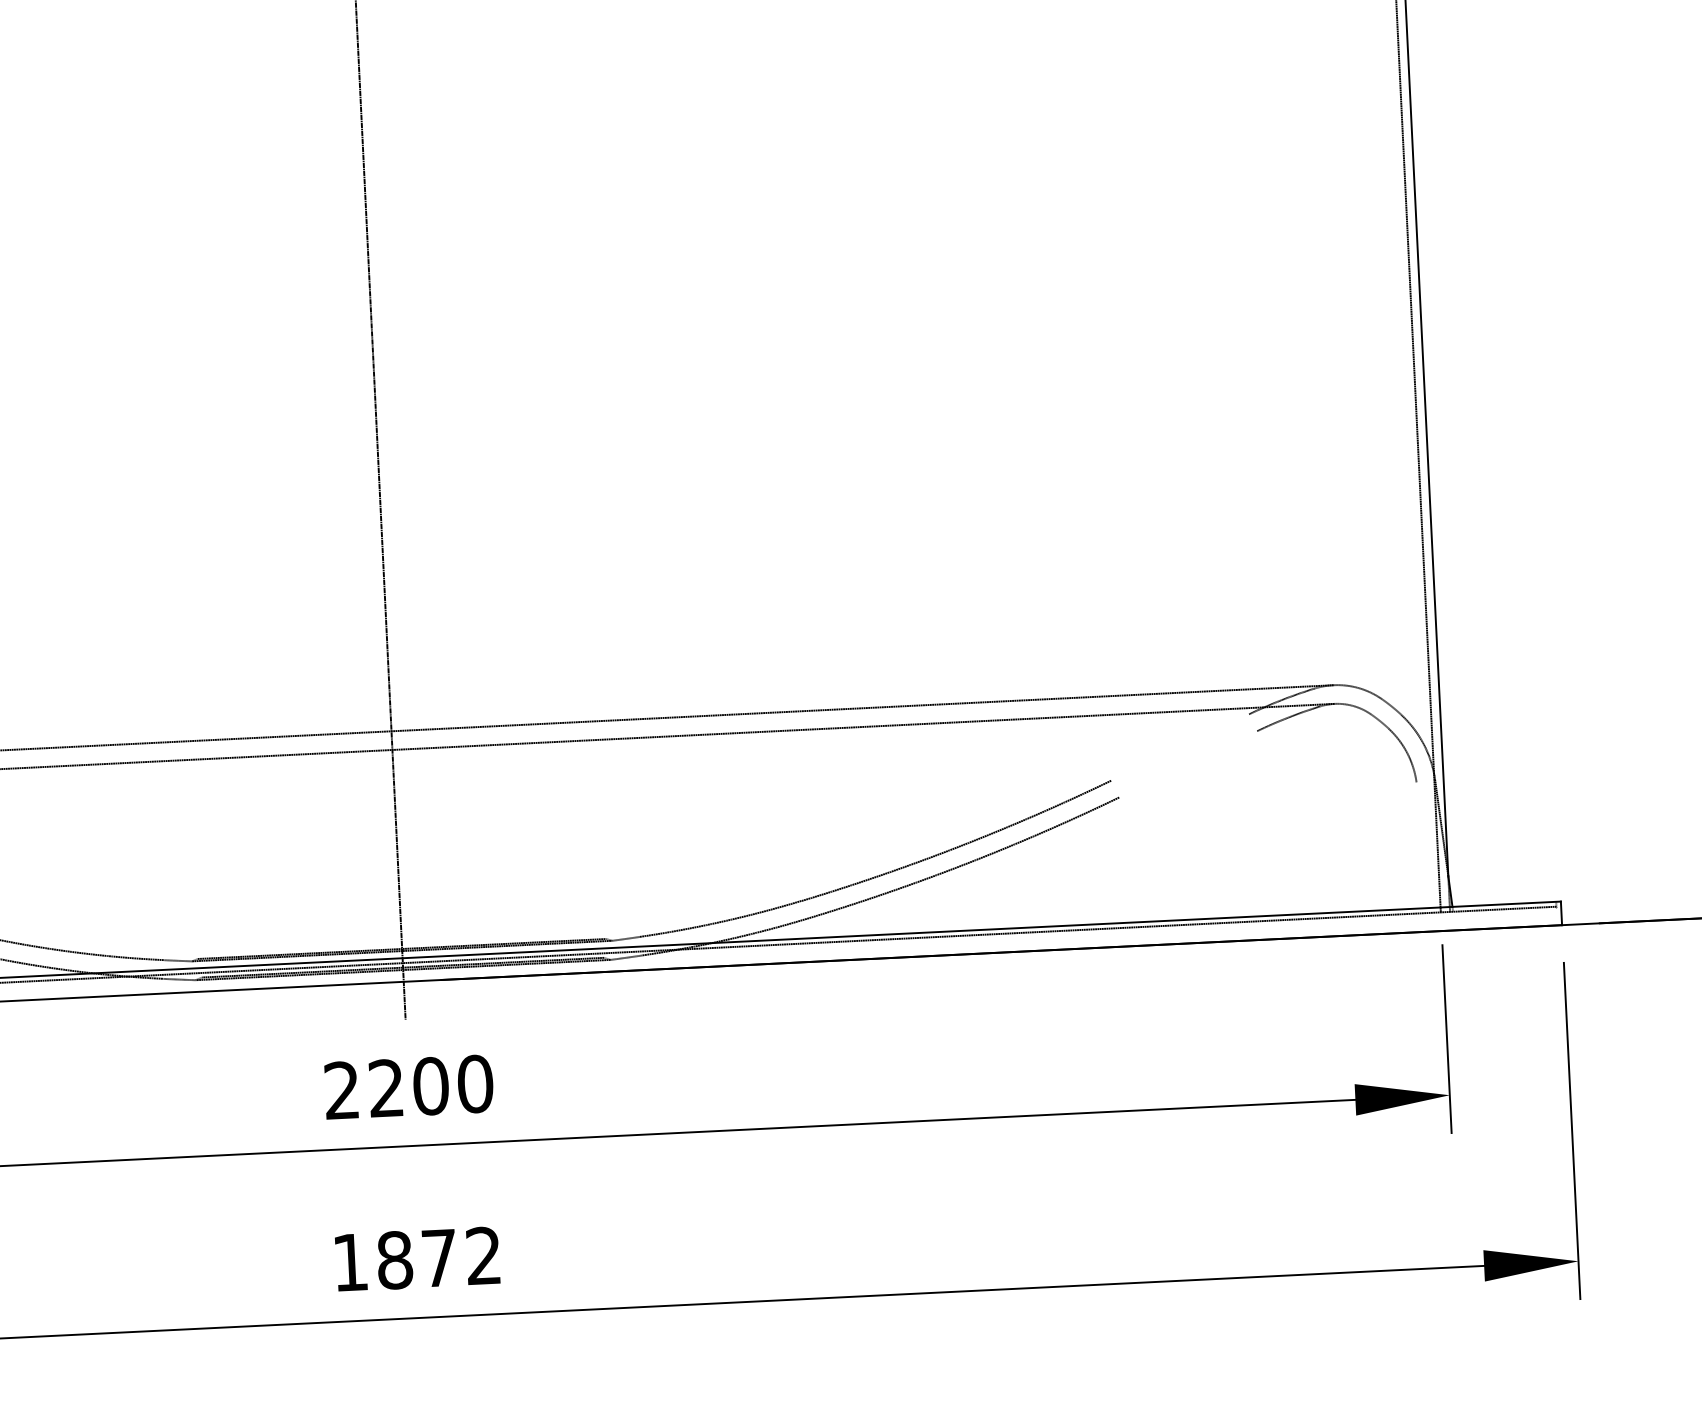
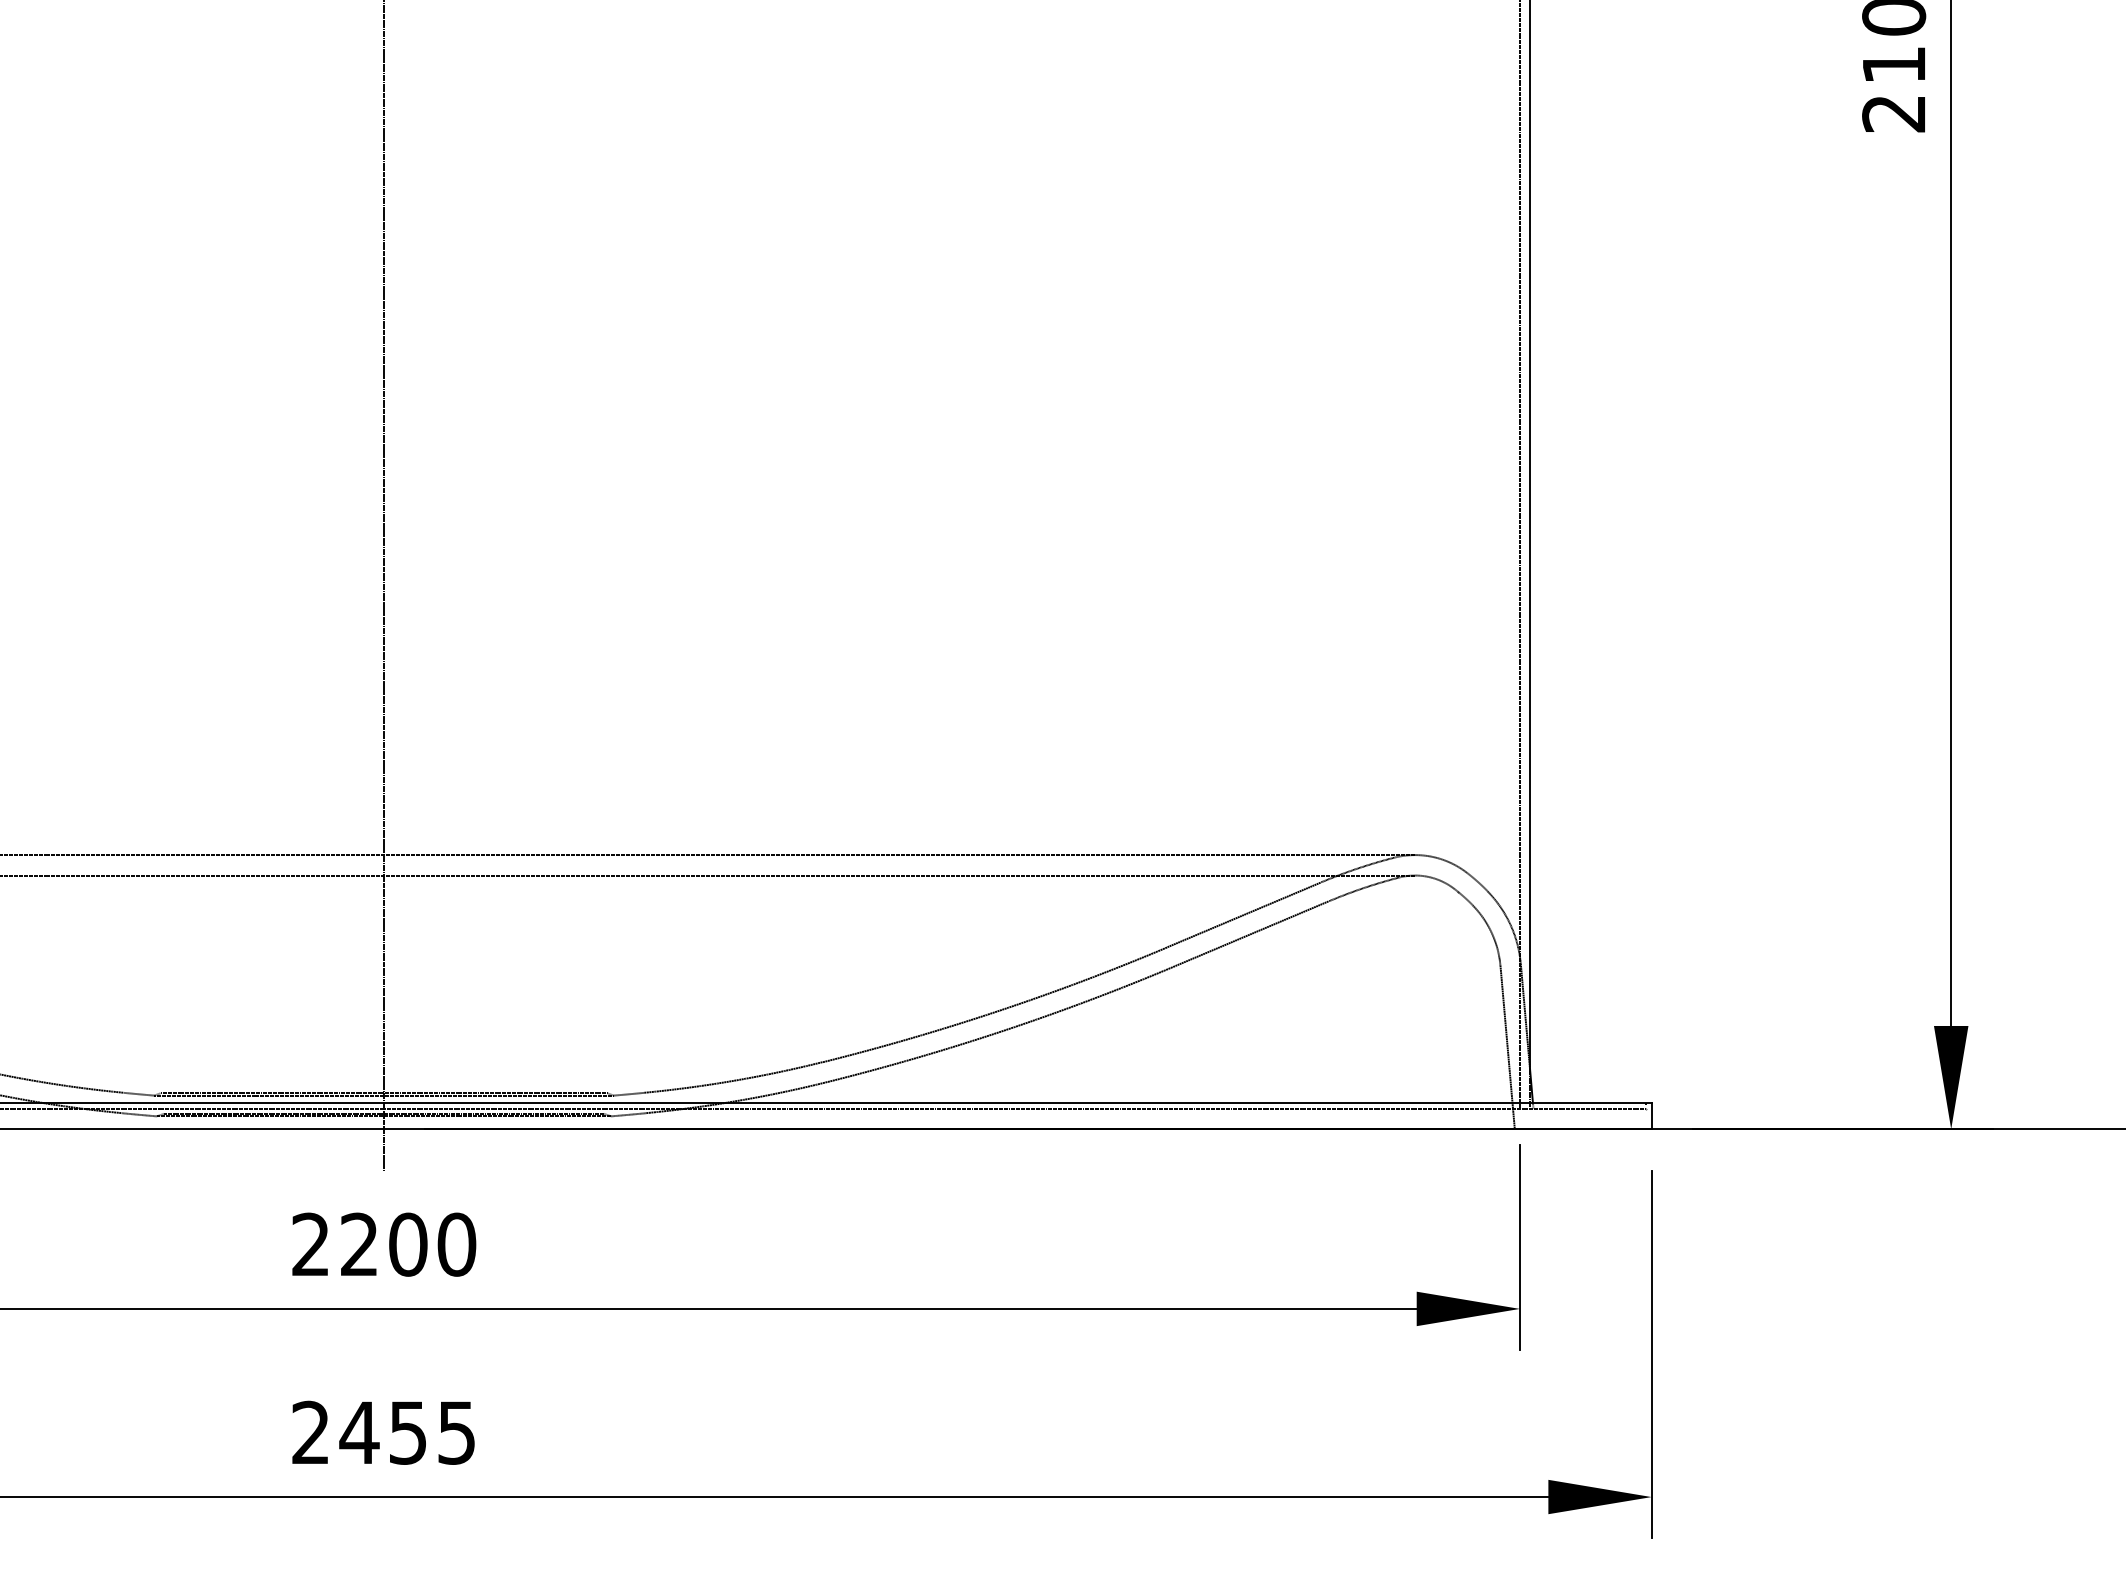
line: (1180, 747) -> (1244, 914), added
line: (1187, 764) -> (1251, 933), added
line: (1426, 856) -> (1507, 1047), added
text: (416, 1258) -> (383, 1432), 1872 -> 2455

